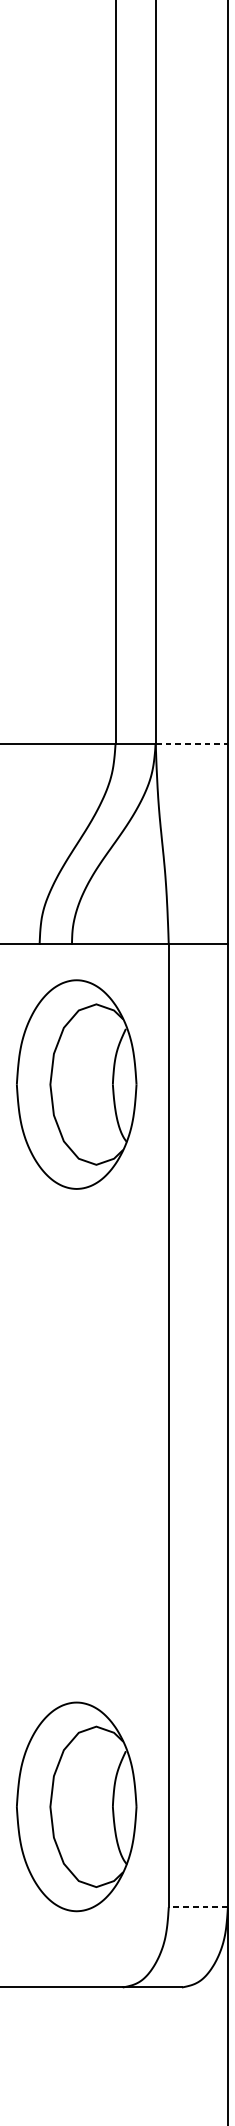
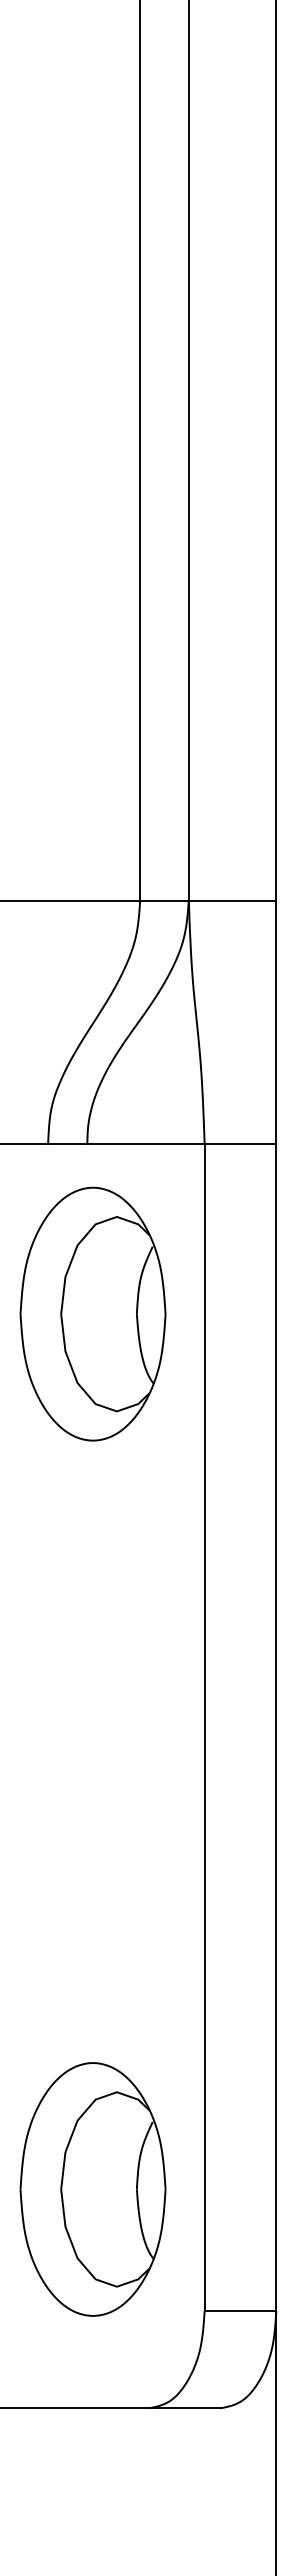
line: (191, 743) -> (232, 900), dashed -> solid
line: (198, 1907) -> (240, 2311), dashed -> solid

